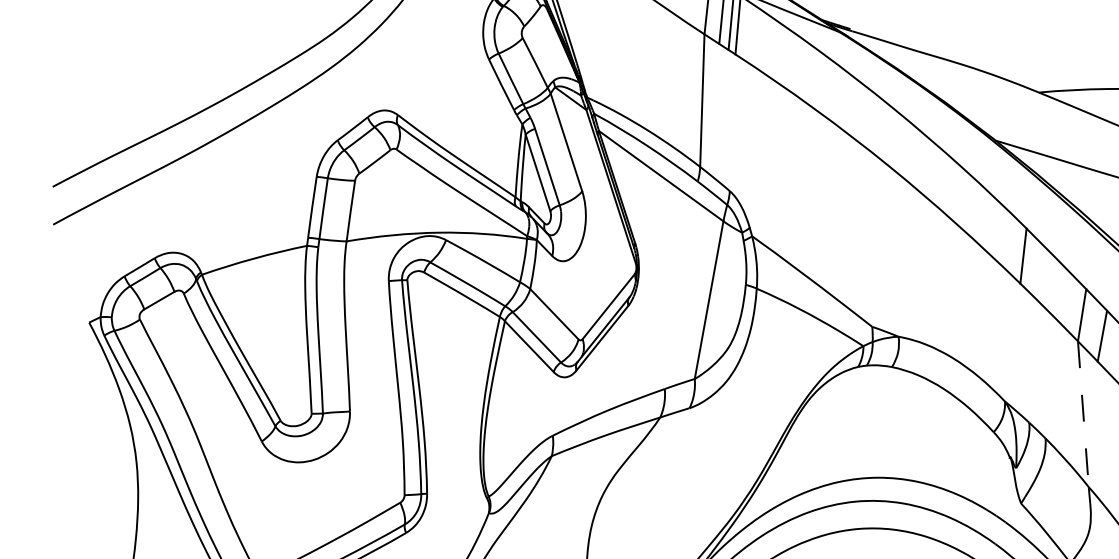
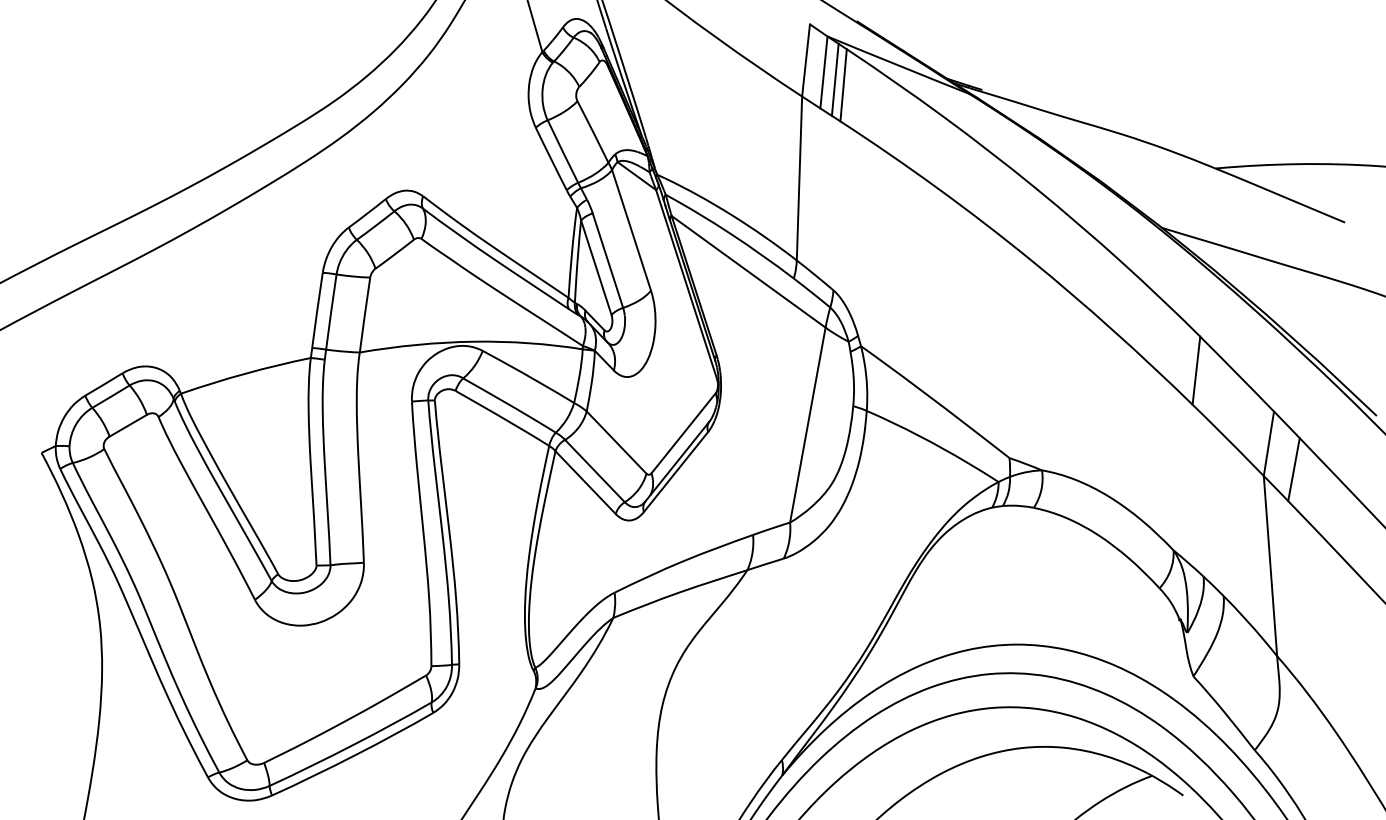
line: (1083, 414) -> (1270, 566), dashed -> solid

